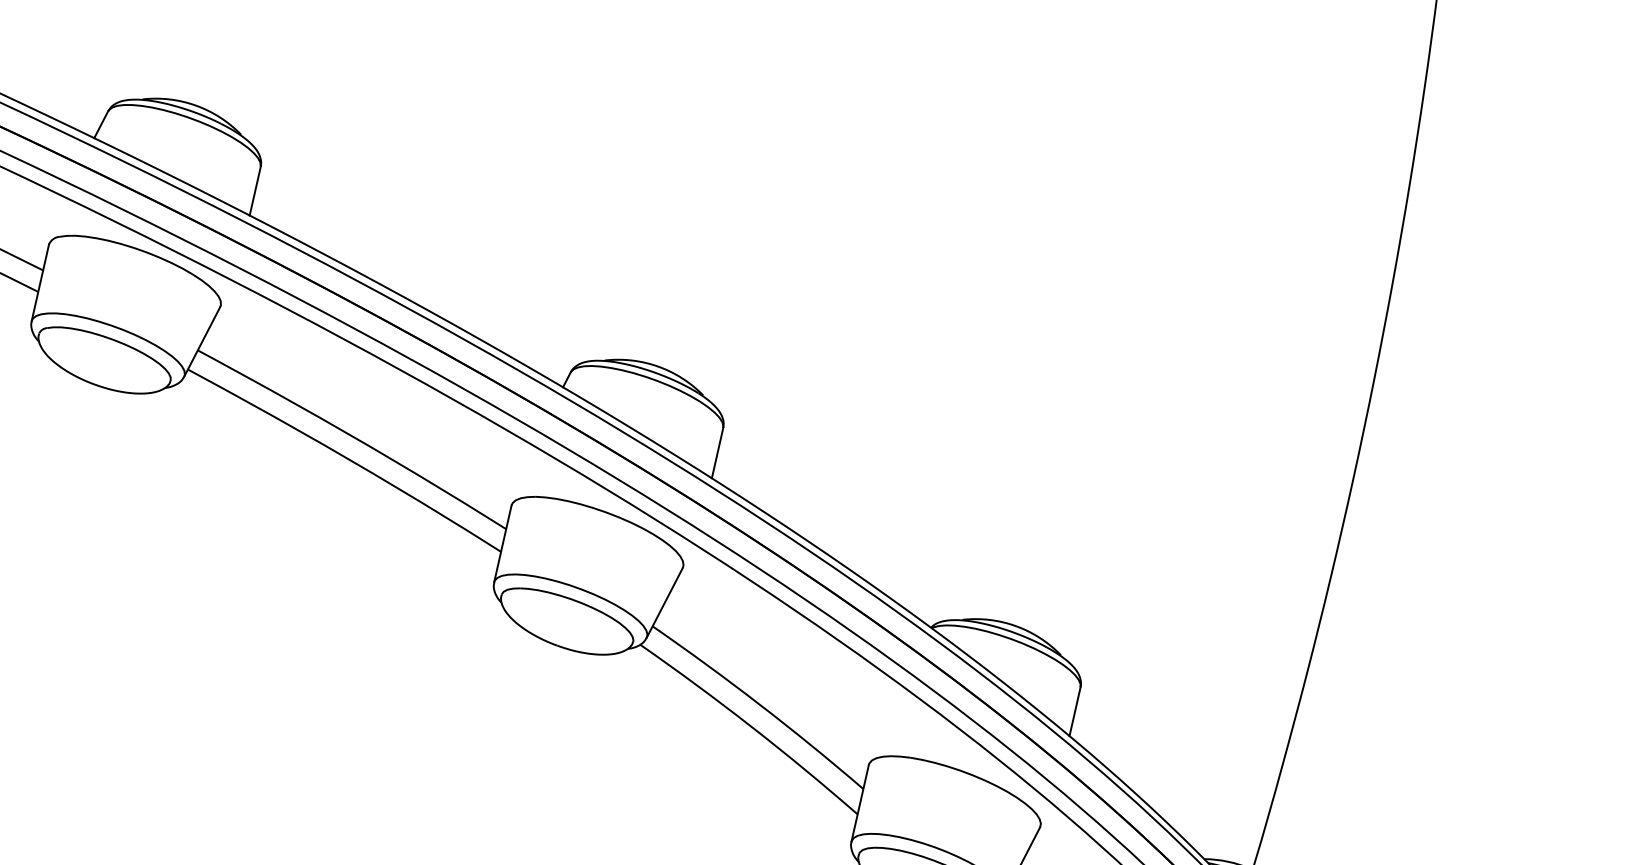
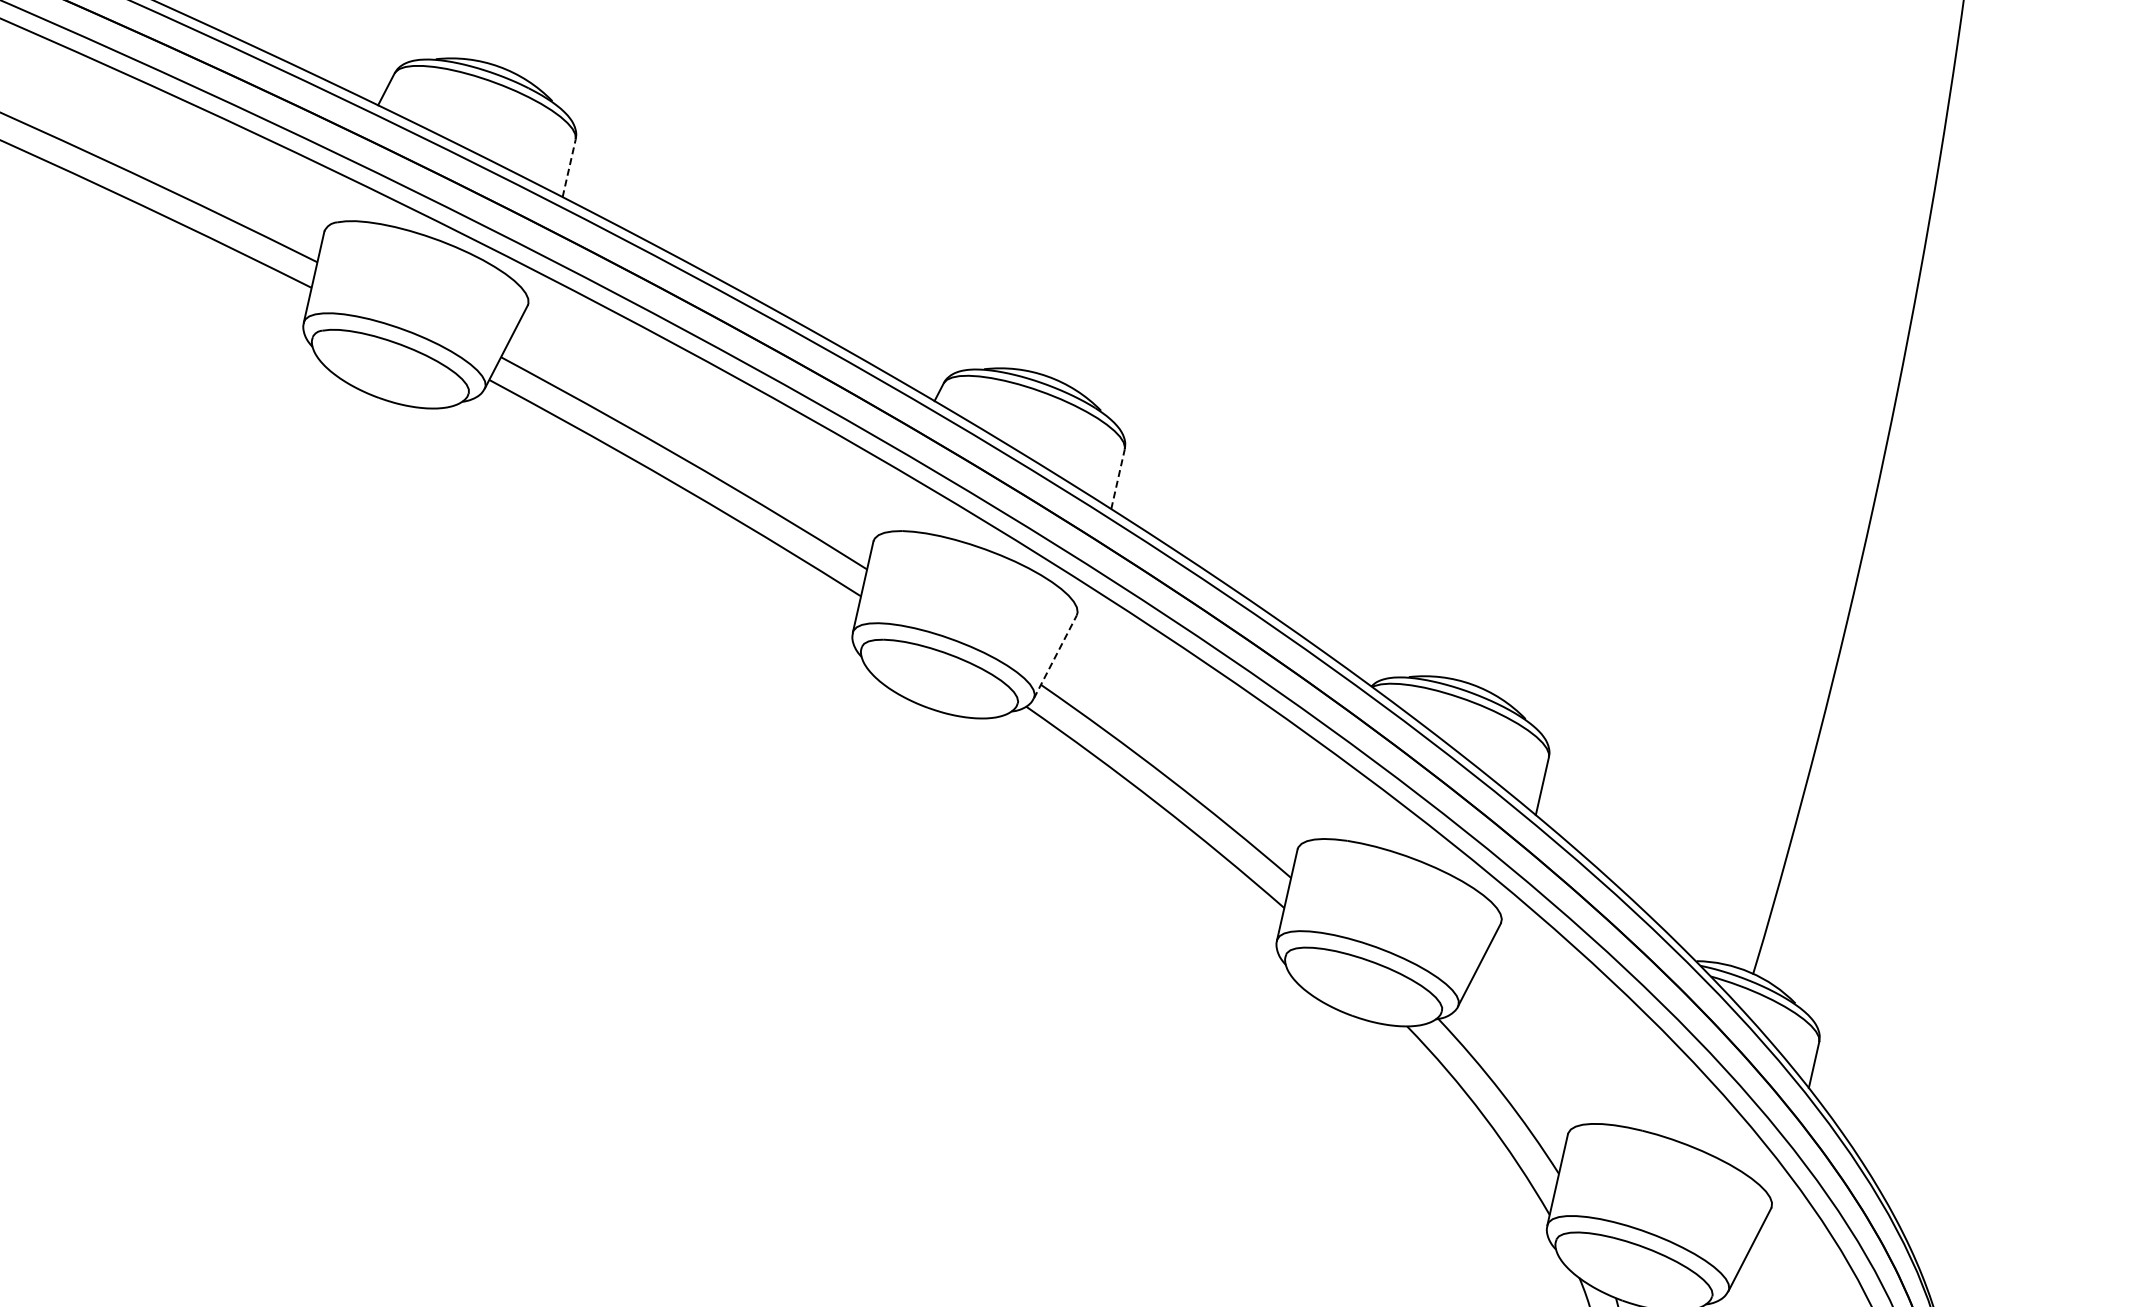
line: (255, 191) -> (569, 168), solid -> dashed
line: (717, 453) -> (1118, 479), solid -> dashed
line: (664, 603) -> (1055, 657), solid -> dashed

